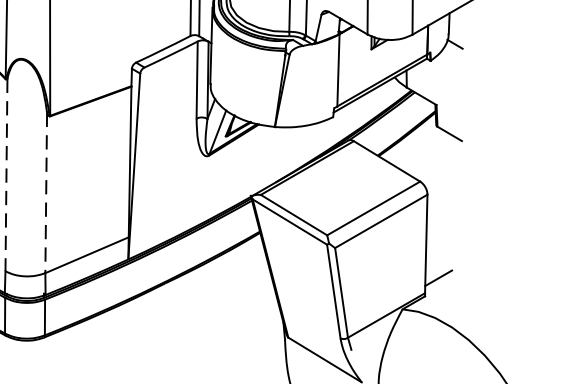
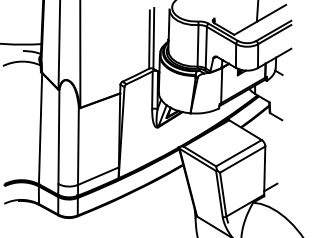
line: (5, 176) -> (58, 137), dashed -> solid
line: (46, 194) -> (78, 146), dashed -> solid

